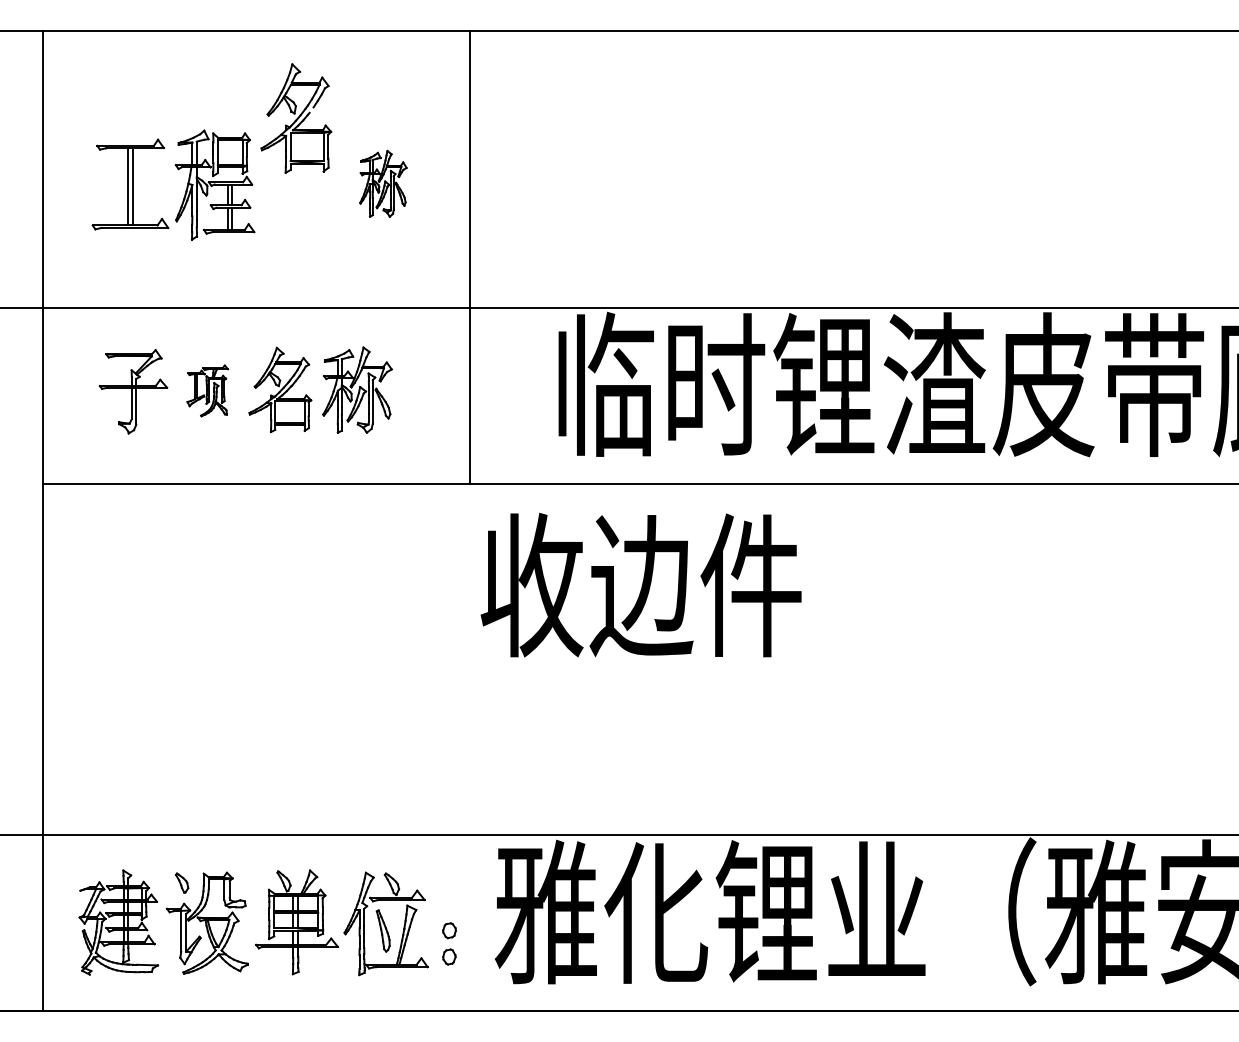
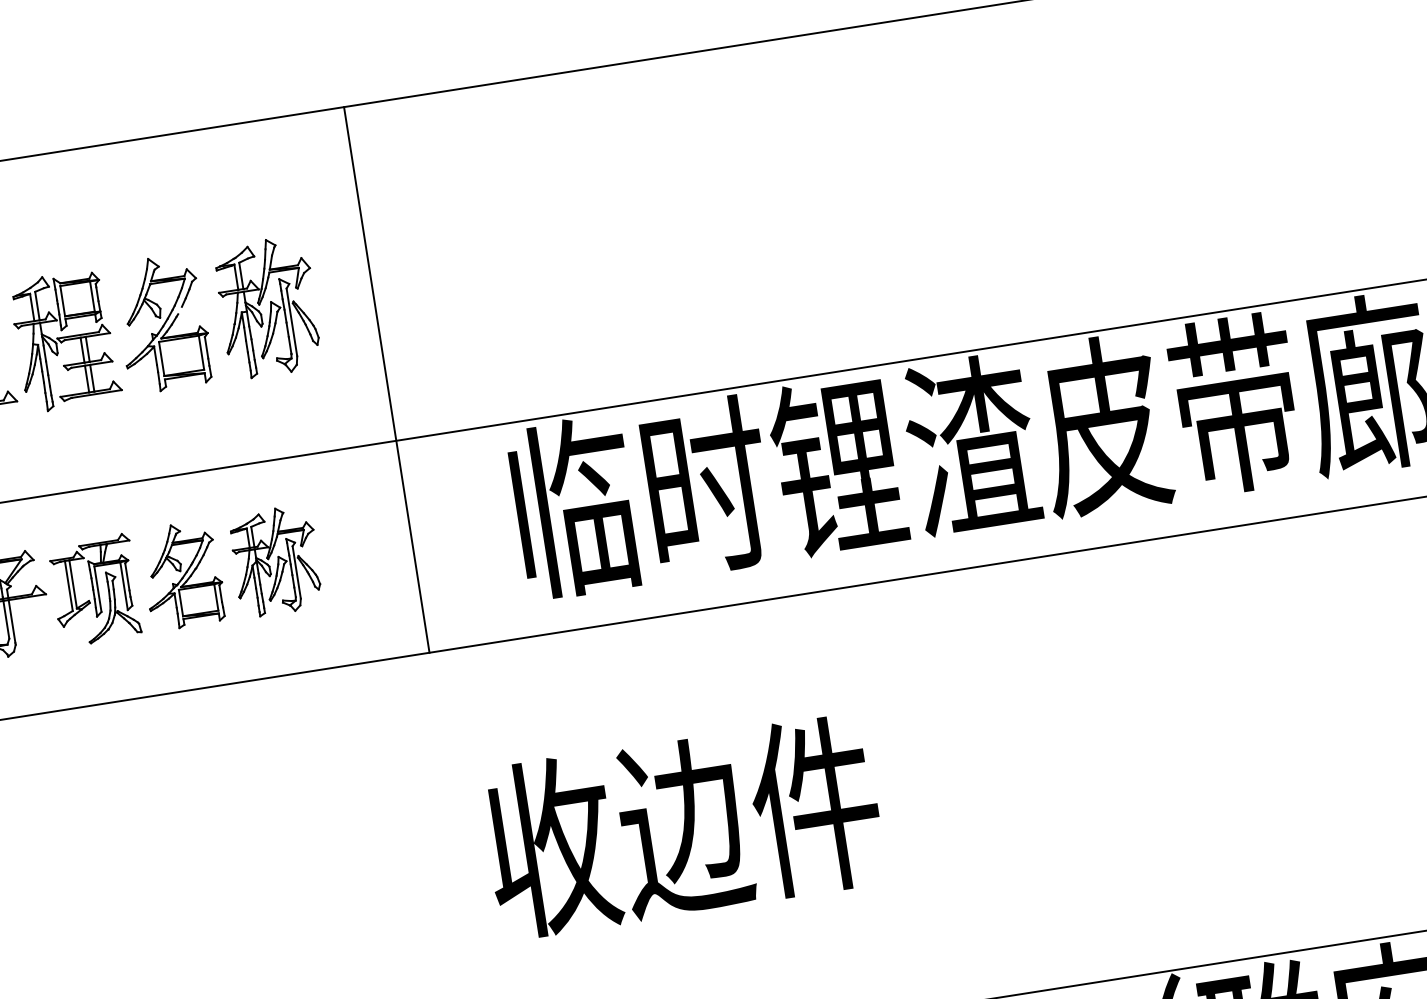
part: (296, 118) -> (163, 323), moved
part: (383, 183) -> (268, 307), size x1.67
part: (207, 390) -> (95, 589), size x1.67
text: (640, 584) -> (681, 825), moved

